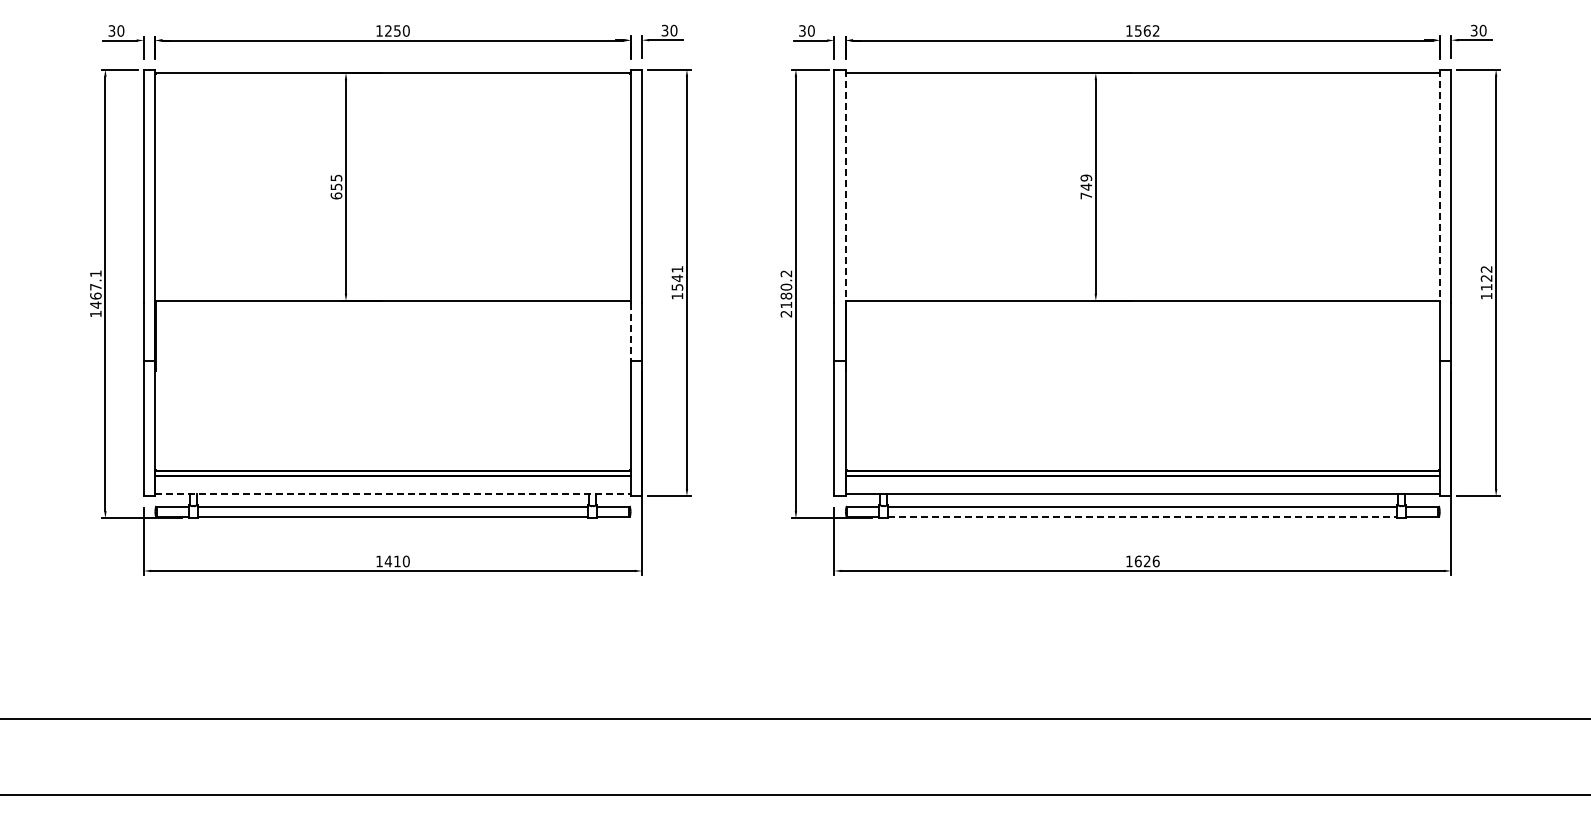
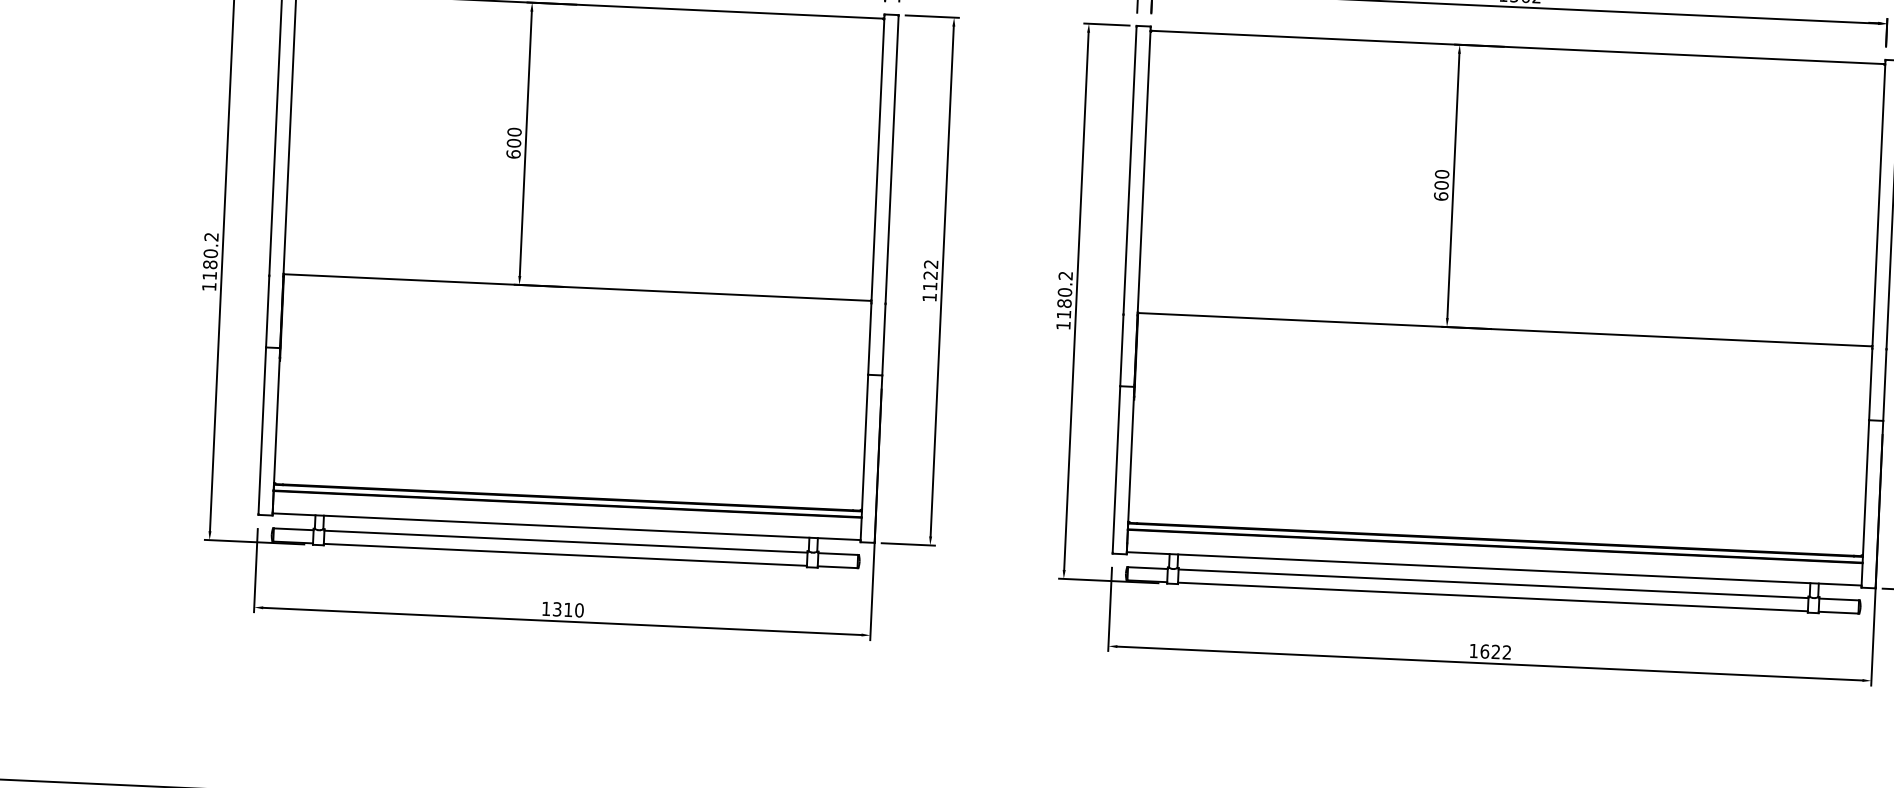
text: (336, 182) -> (514, 137), 655 -> 600
line: (845, 186) -> (1143, 171), dashed -> solid
text: (1086, 186) -> (1441, 184), 749 -> 600
line: (1439, 186) -> (1878, 204), dashed -> solid
text: (677, 278) -> (930, 275), 1541 -> 1122
text: (95, 289) -> (210, 256), 1467.1 -> 1180.2
text: (785, 313) -> (1062, 324), 2180.2 -> 1180.2
line: (630, 332) -> (869, 339), dashed -> solid
line: (392, 494) -> (566, 526), dashed -> solid
line: (1142, 517) -> (1492, 597), dashed -> solid
text: (388, 561) -> (557, 609), 1410 -> 1310
text: (1155, 561) -> (1506, 652), 1626 -> 1622

